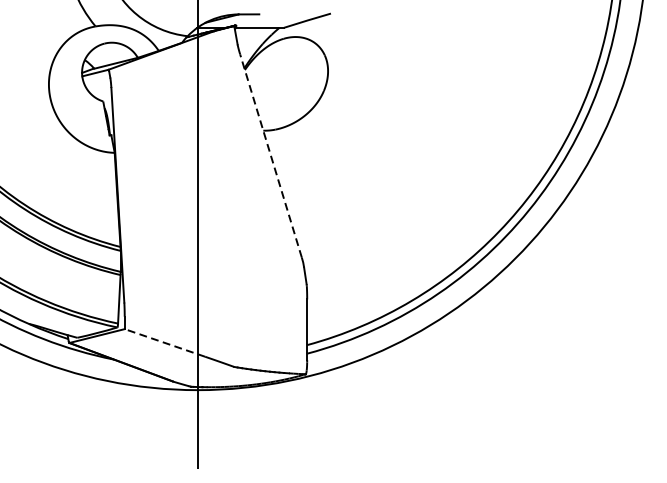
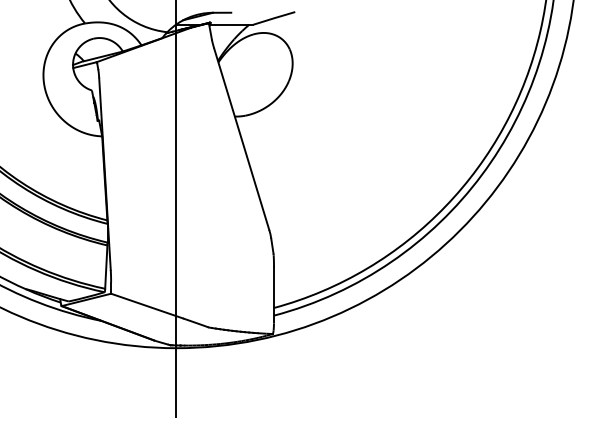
line: (270, 156) -> (241, 139), dashed -> solid
line: (165, 343) -> (147, 306), dashed -> solid

